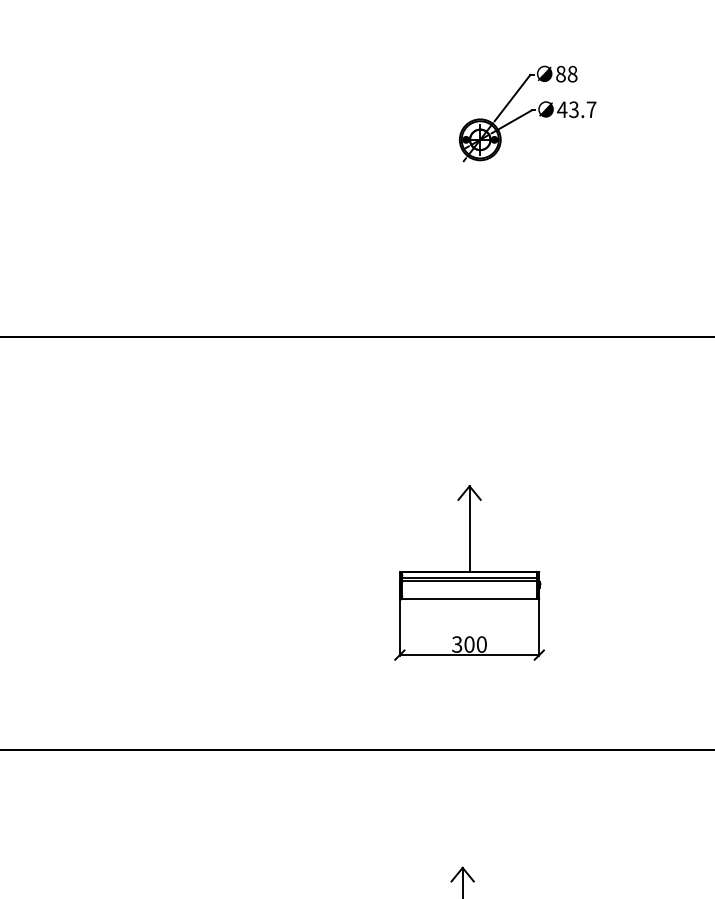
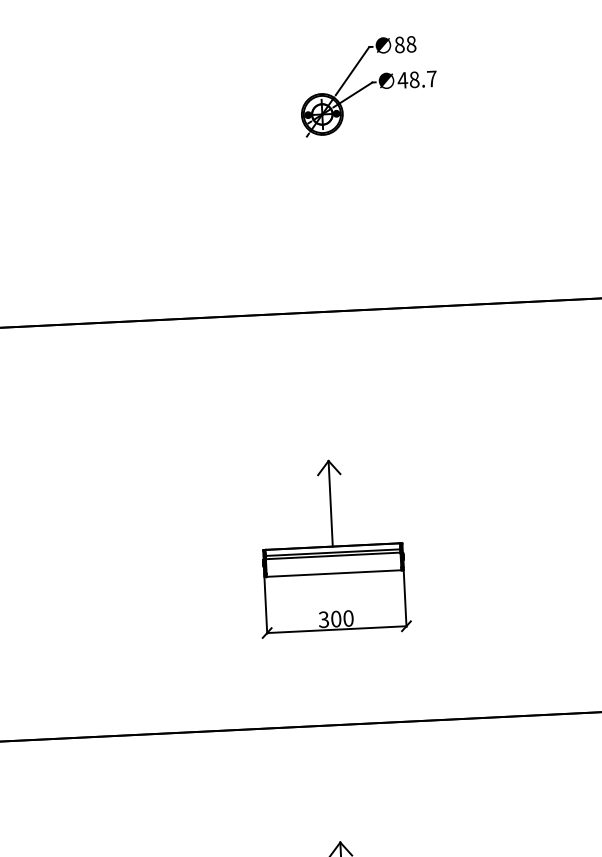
text: (573, 109) -> (413, 79), 43.7 -> 48.7

